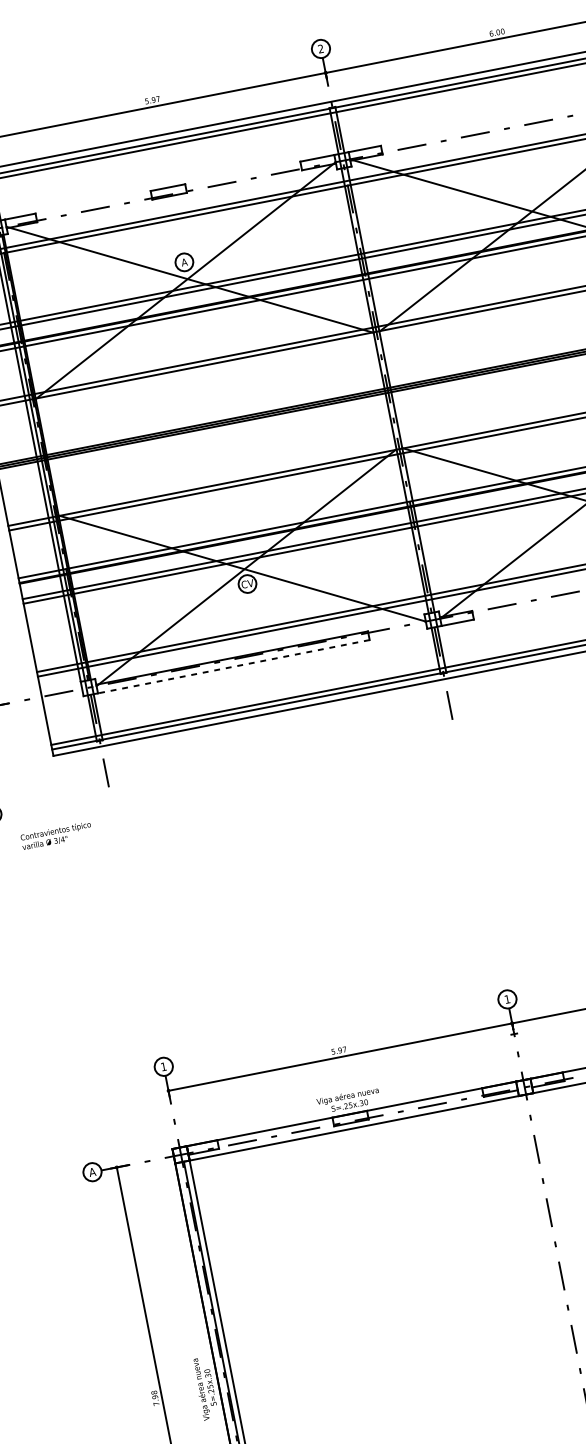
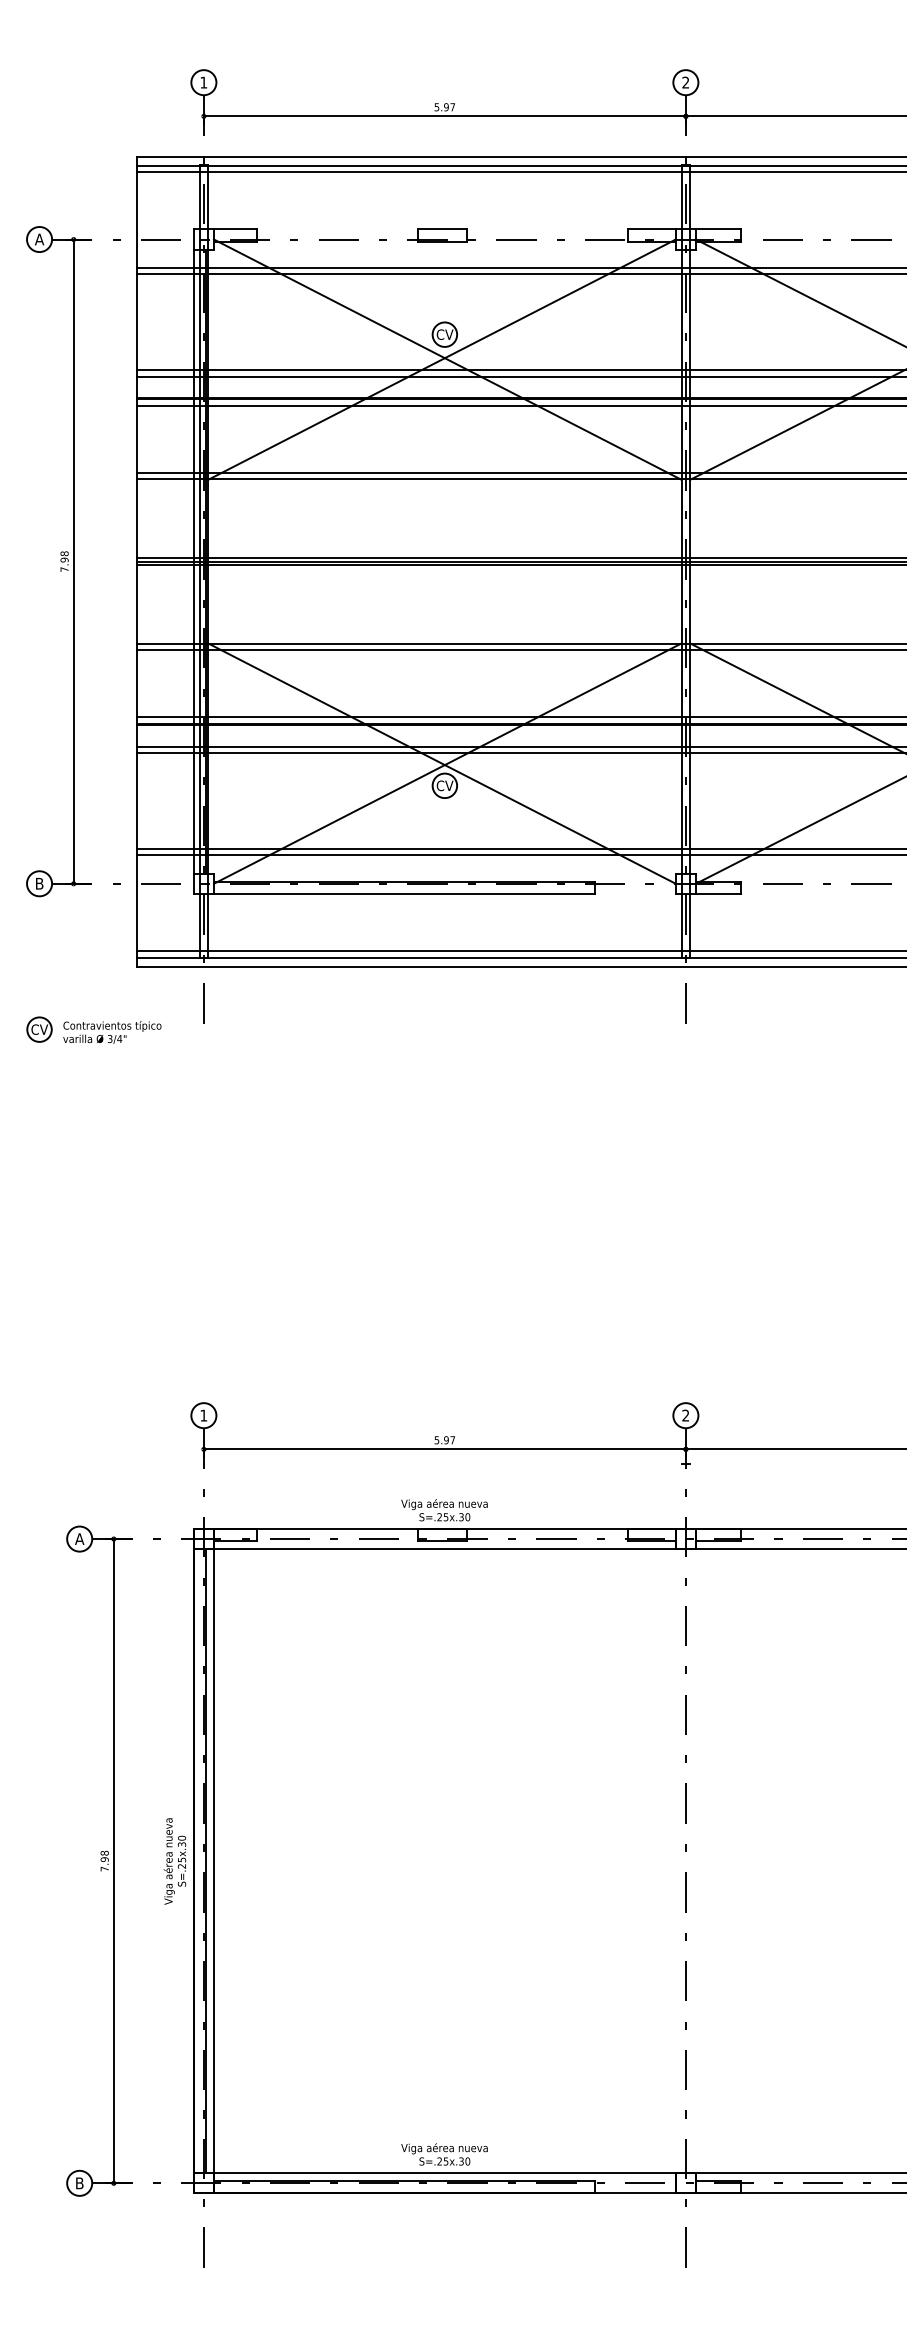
text: (184, 262) -> (444, 334), A -> CV
line: (233, 666) -> (404, 893), dashed -> solid
text: (56, 835) -> (112, 1032), moved
text: (507, 999) -> (685, 1415), 1 -> 2

